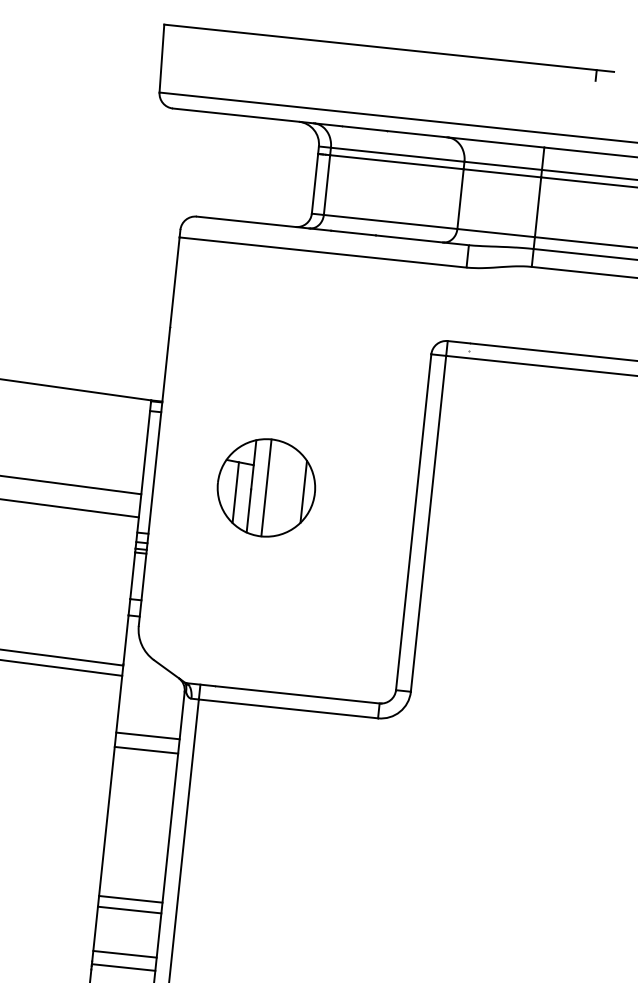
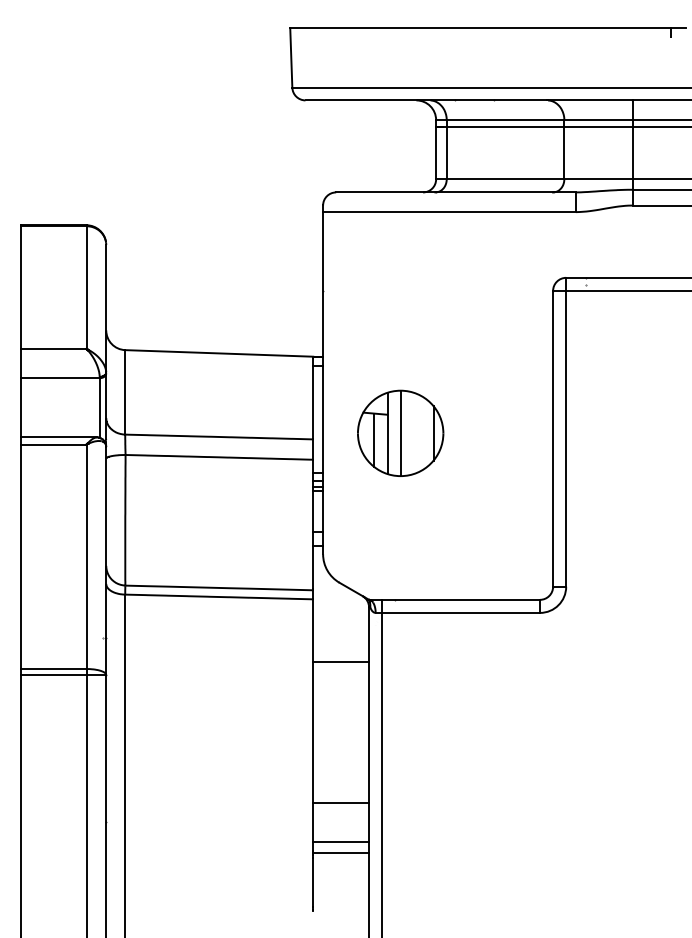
part: (266, 486) -> (400, 432), moved
line: (148, 736) -> (341, 649), removed
line: (131, 899) -> (341, 793), removed

